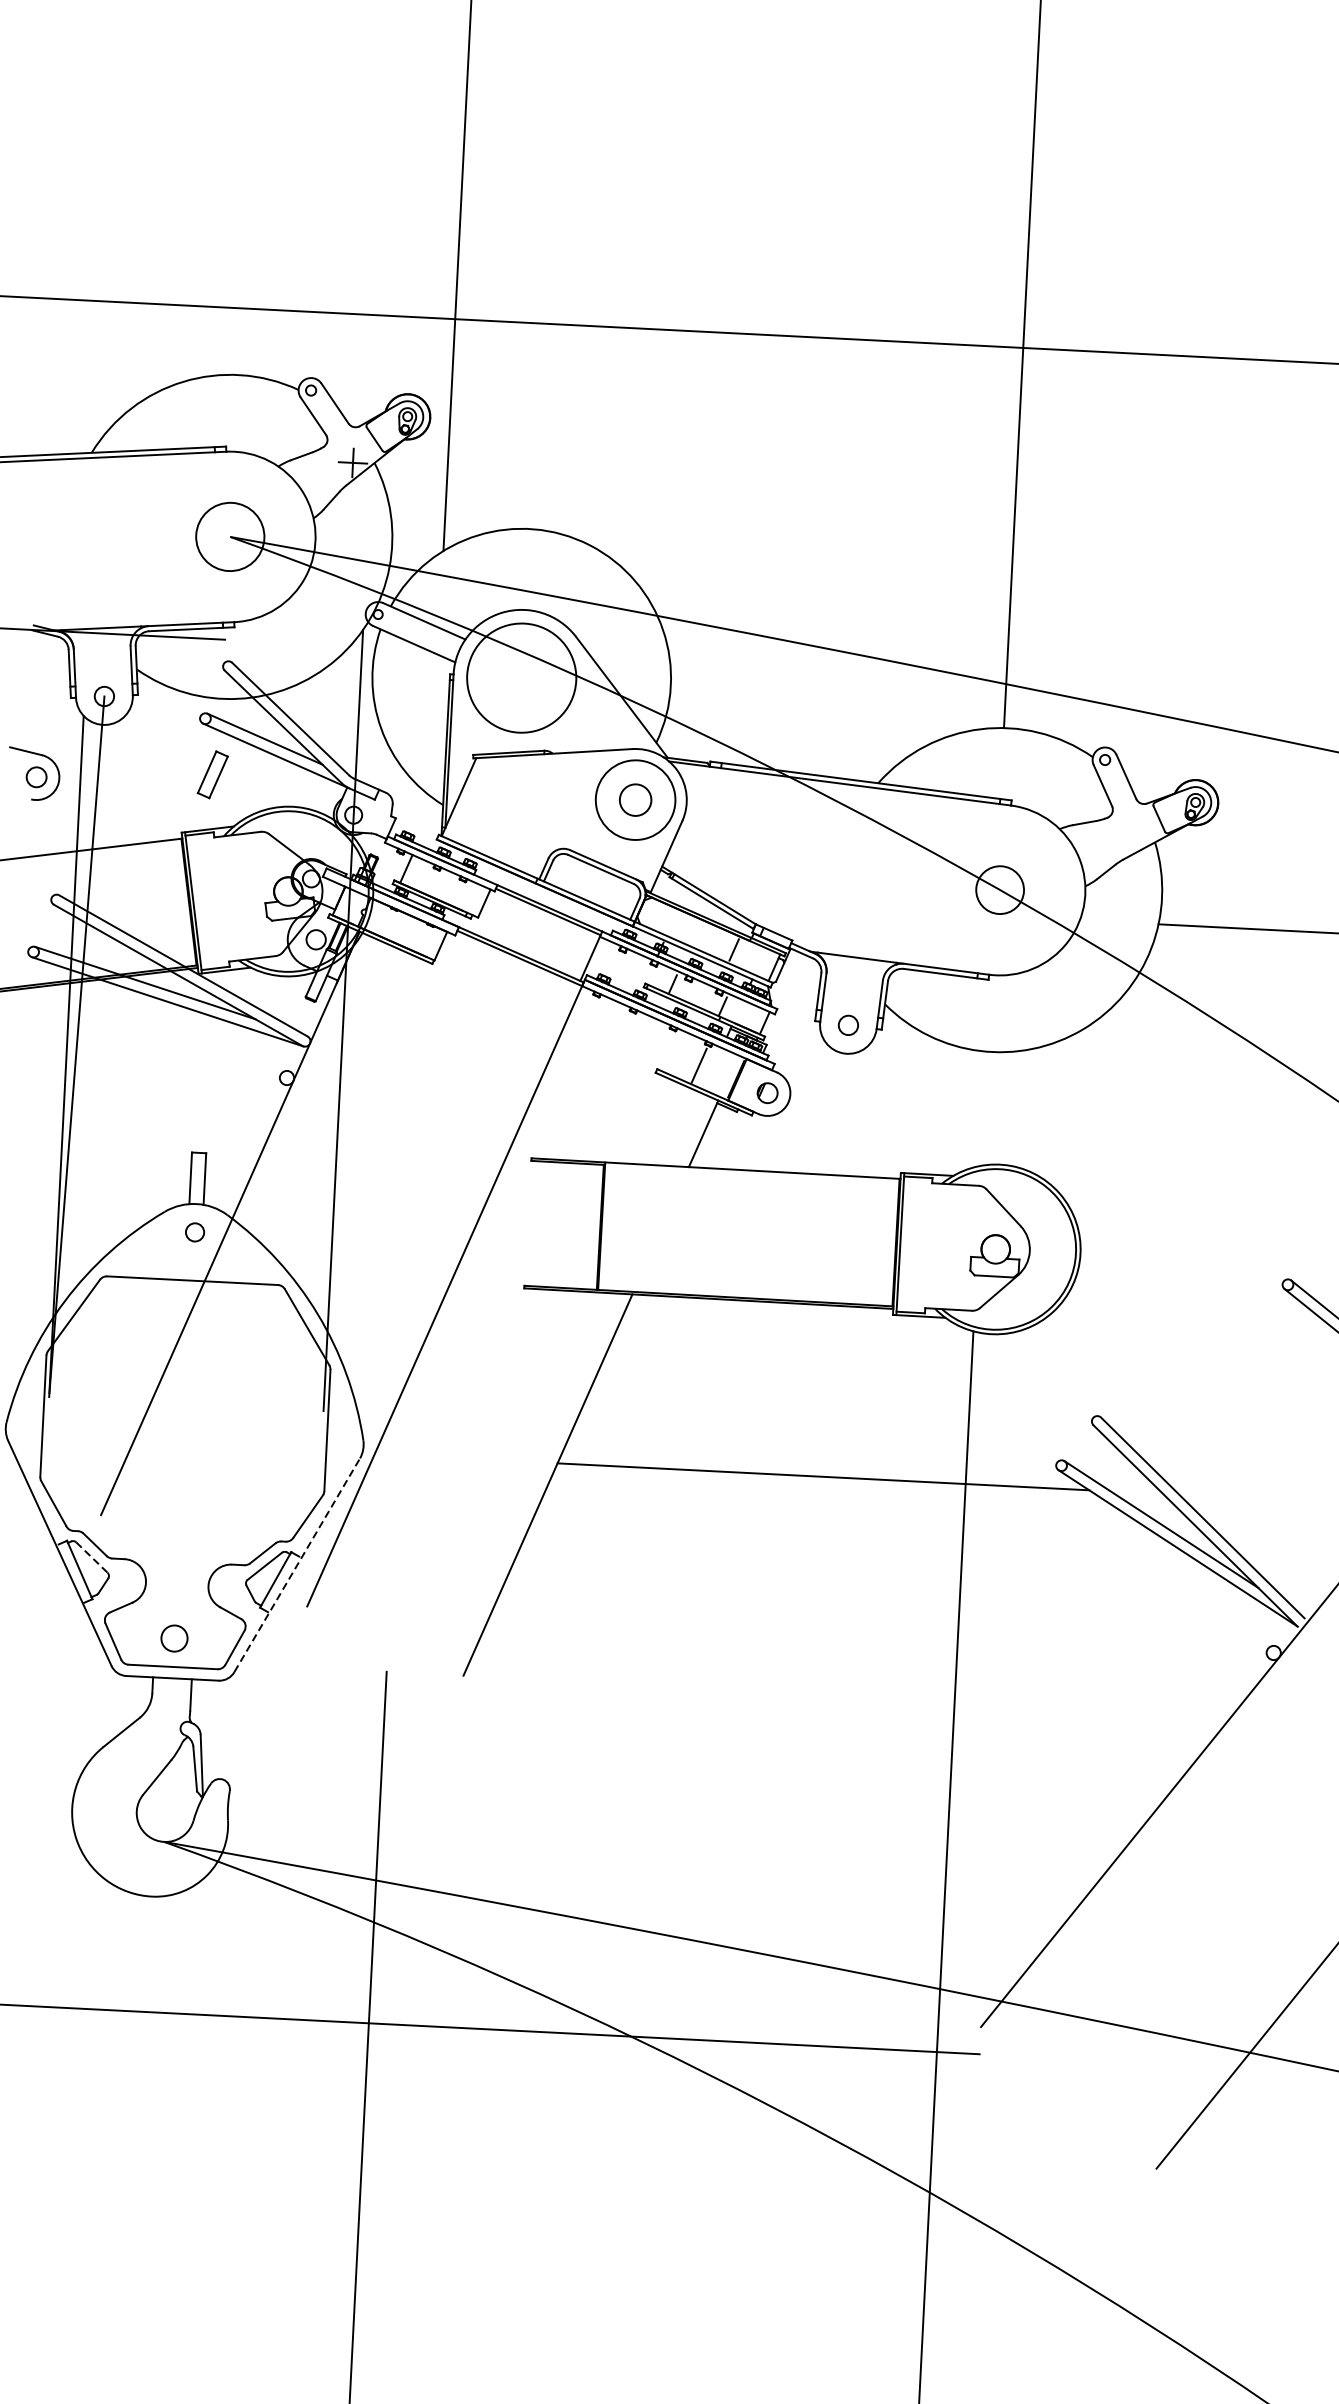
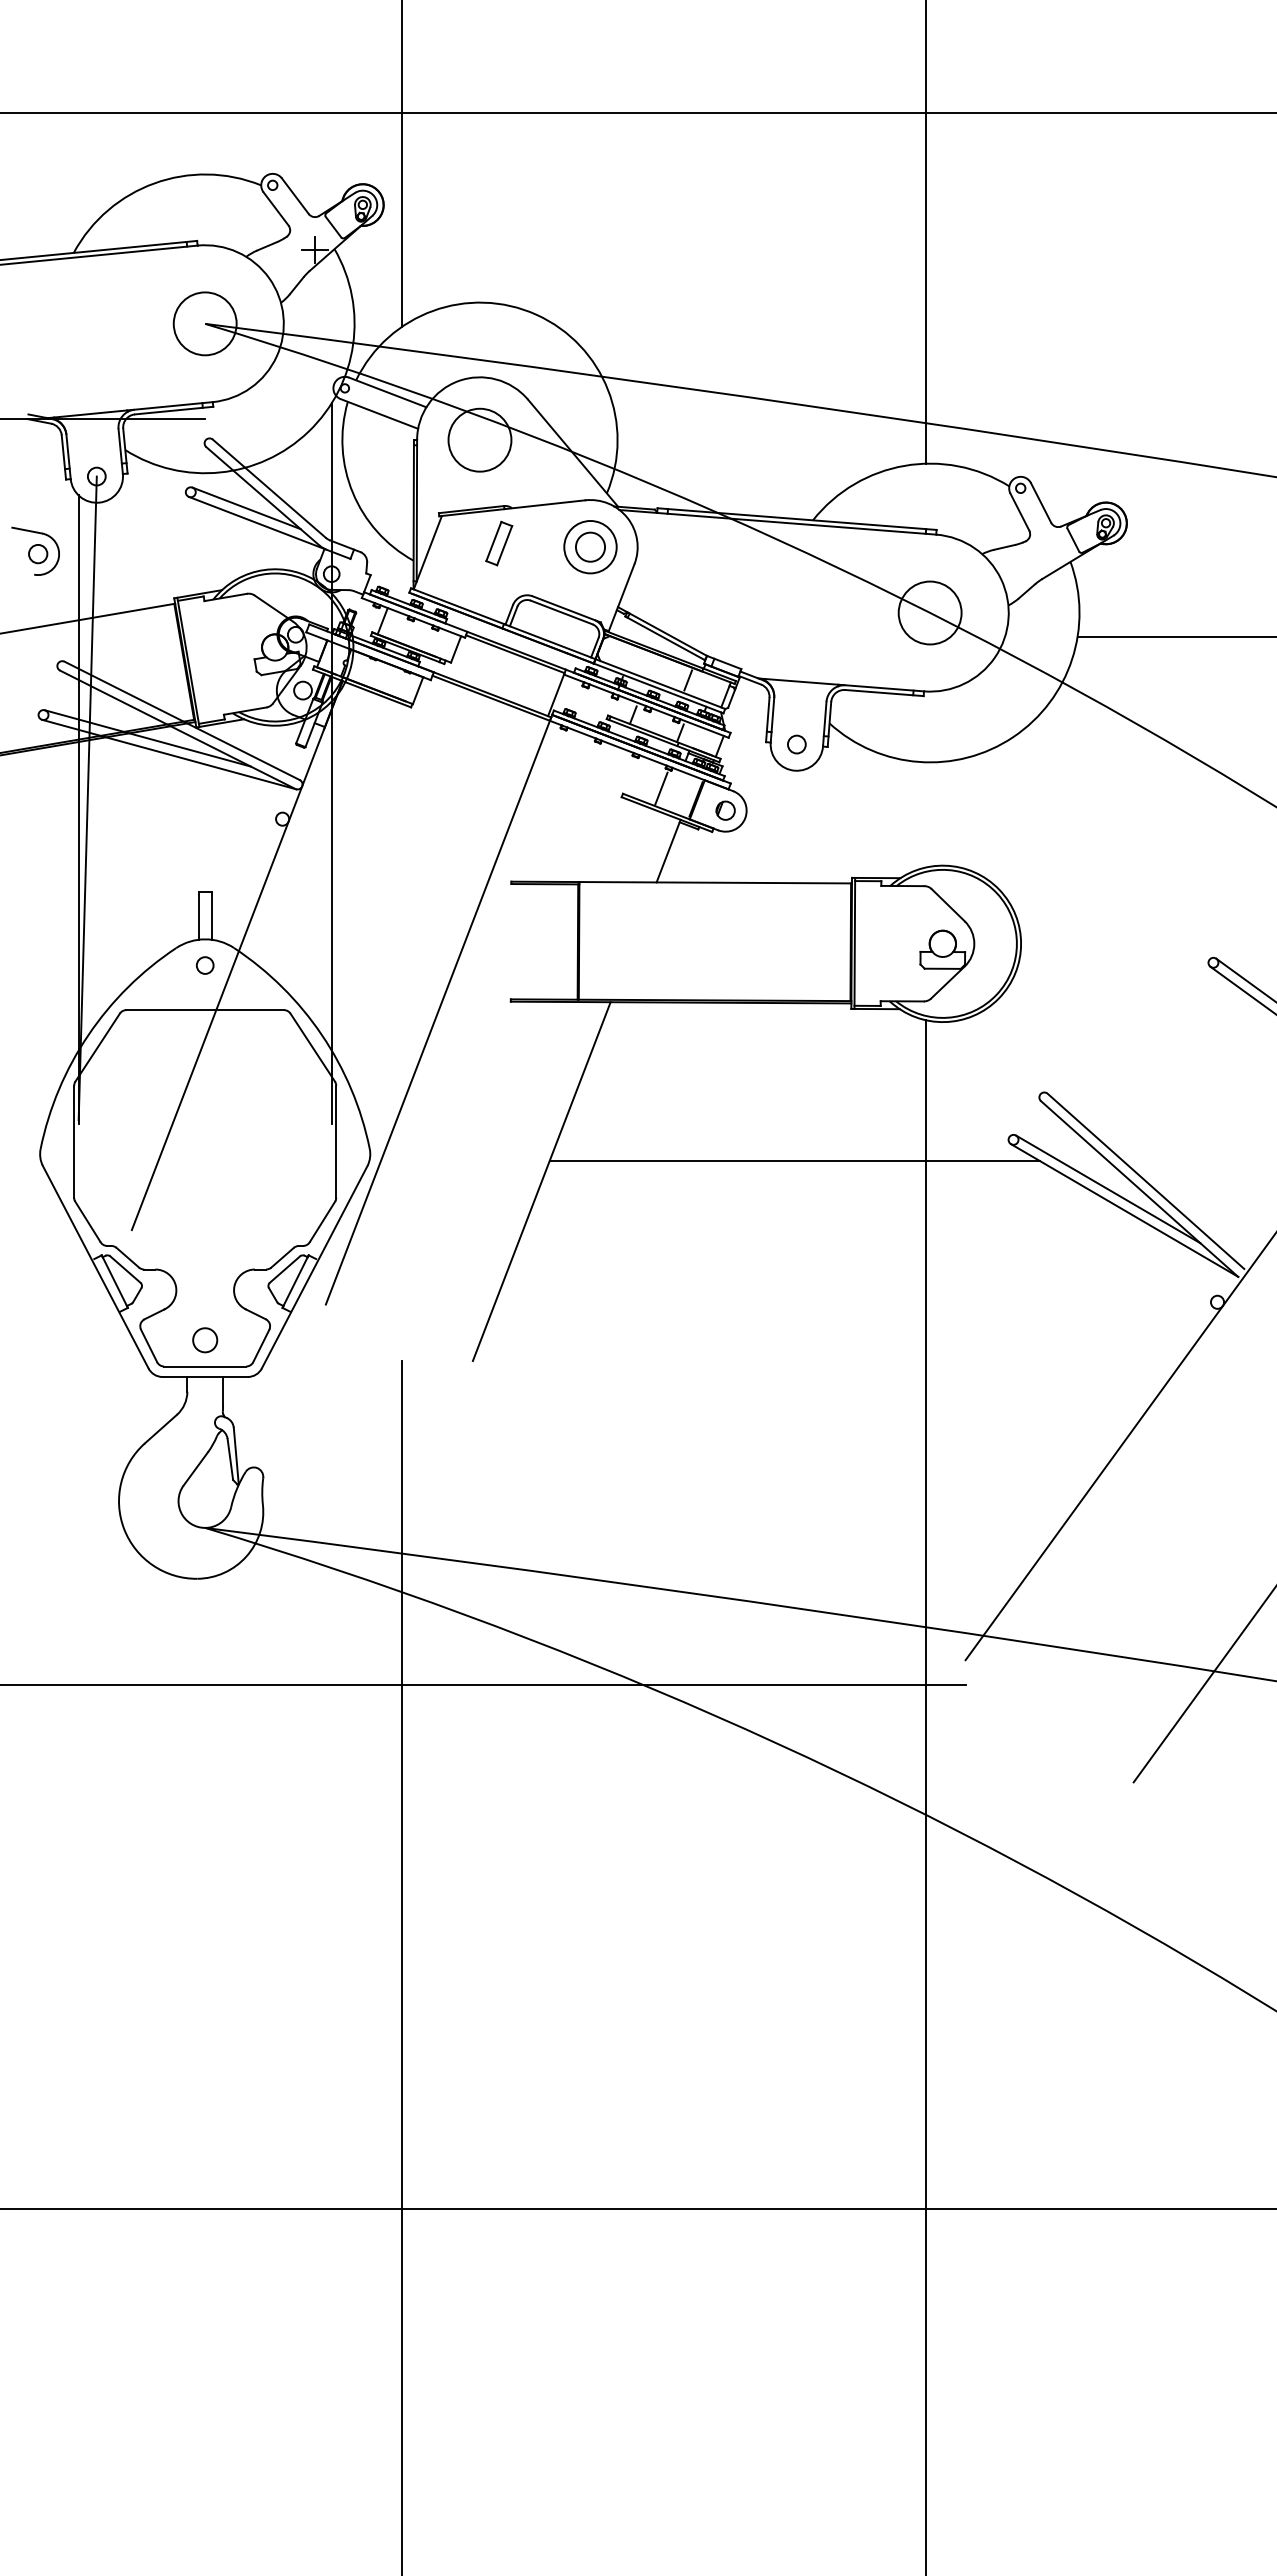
circle: (521, 677) -> (479, 439), size x0.62
part: (213, 774) -> (499, 543), moved
circle: (635, 800) -> (590, 547), size x0.71
circle: (999, 889) -> (929, 612), size x1.43
line: (91, 1557) -> (125, 1269), dashed -> solid
line: (298, 1564) -> (315, 1266), dashed -> solid

